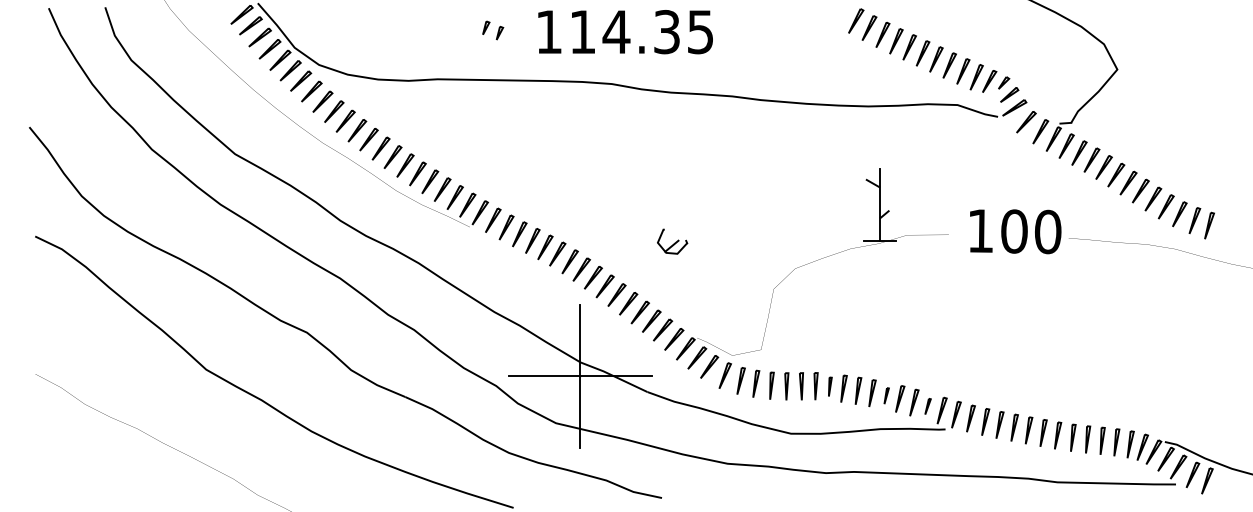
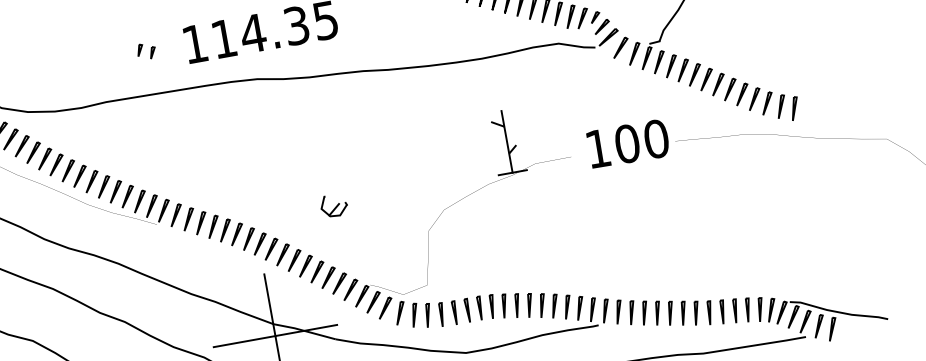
part: (830, 386) -> (492, 306), size x1.43
part: (886, 395) -> (542, 305), size x1.67
part: (927, 406) -> (579, 308), size x1.67

